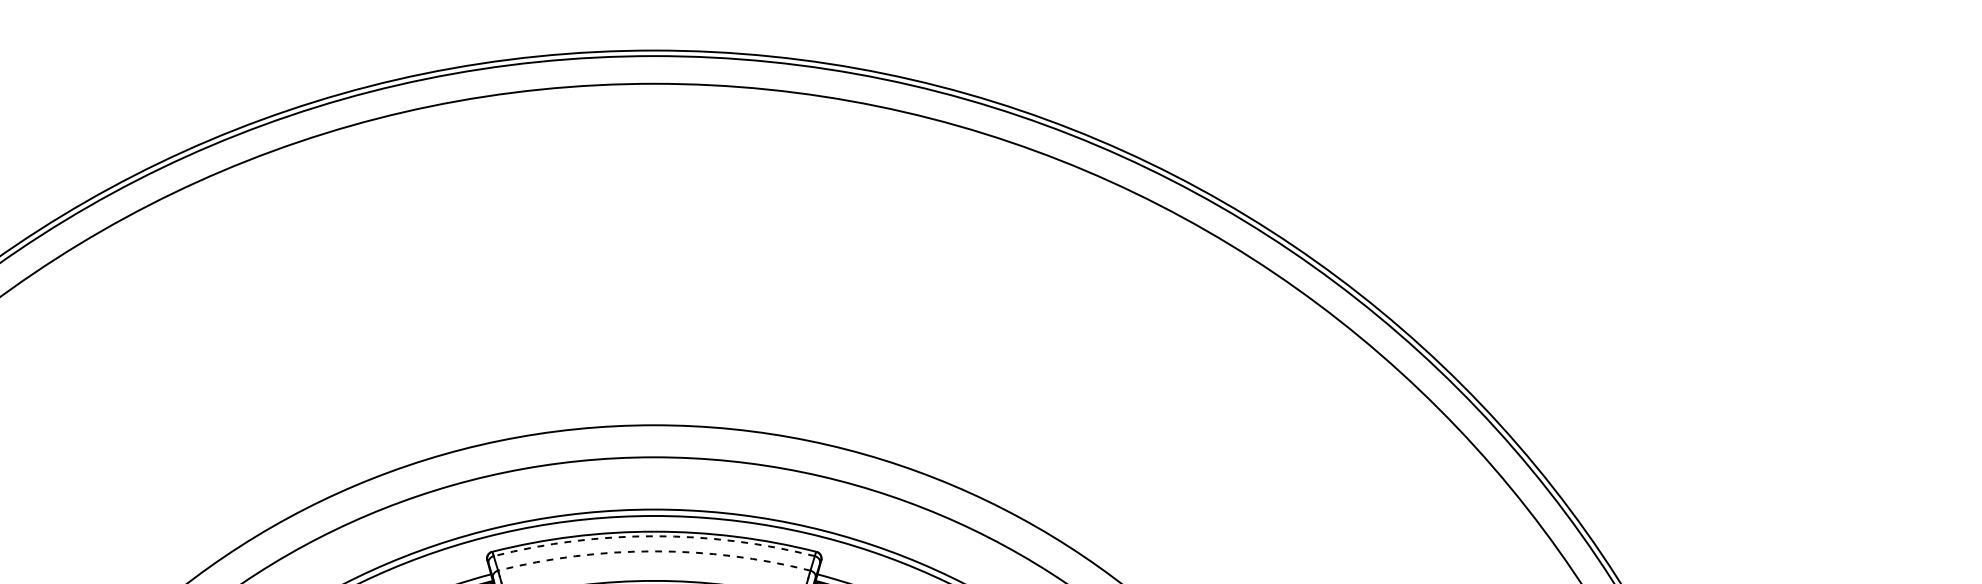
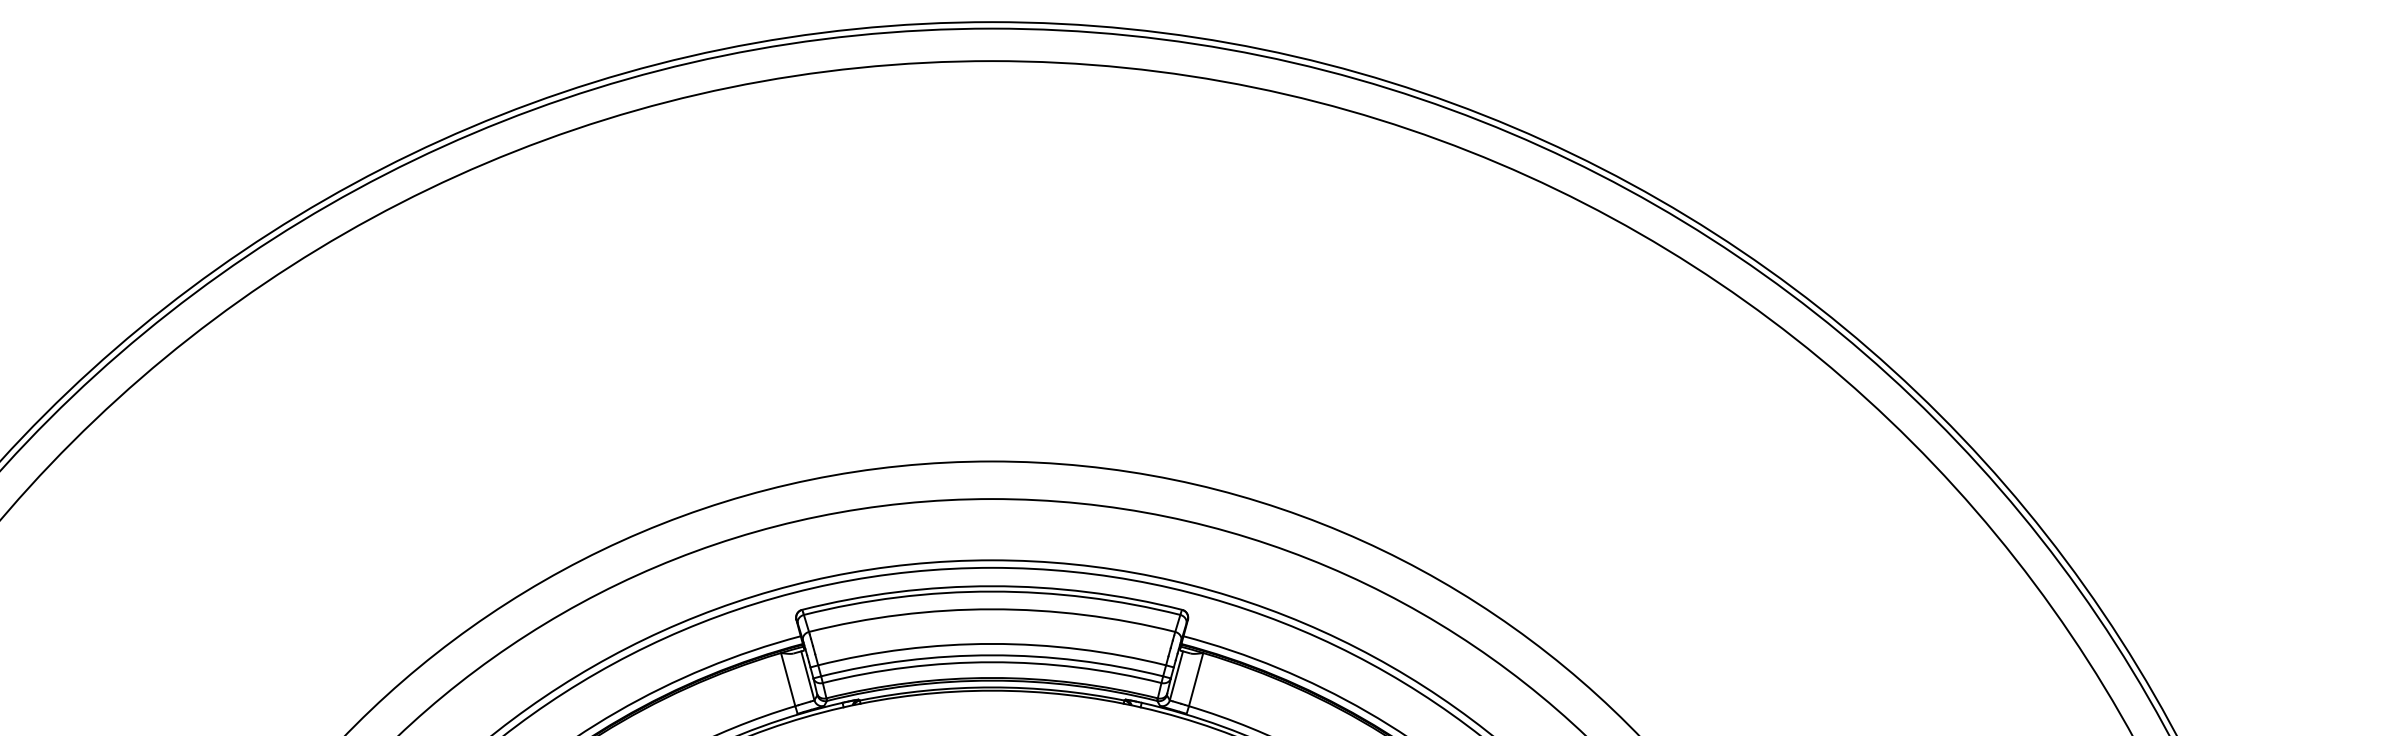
arc: (654, 536) -> (992, 591), dashed -> solid
arc: (654, 551) -> (992, 609), dashed -> solid

